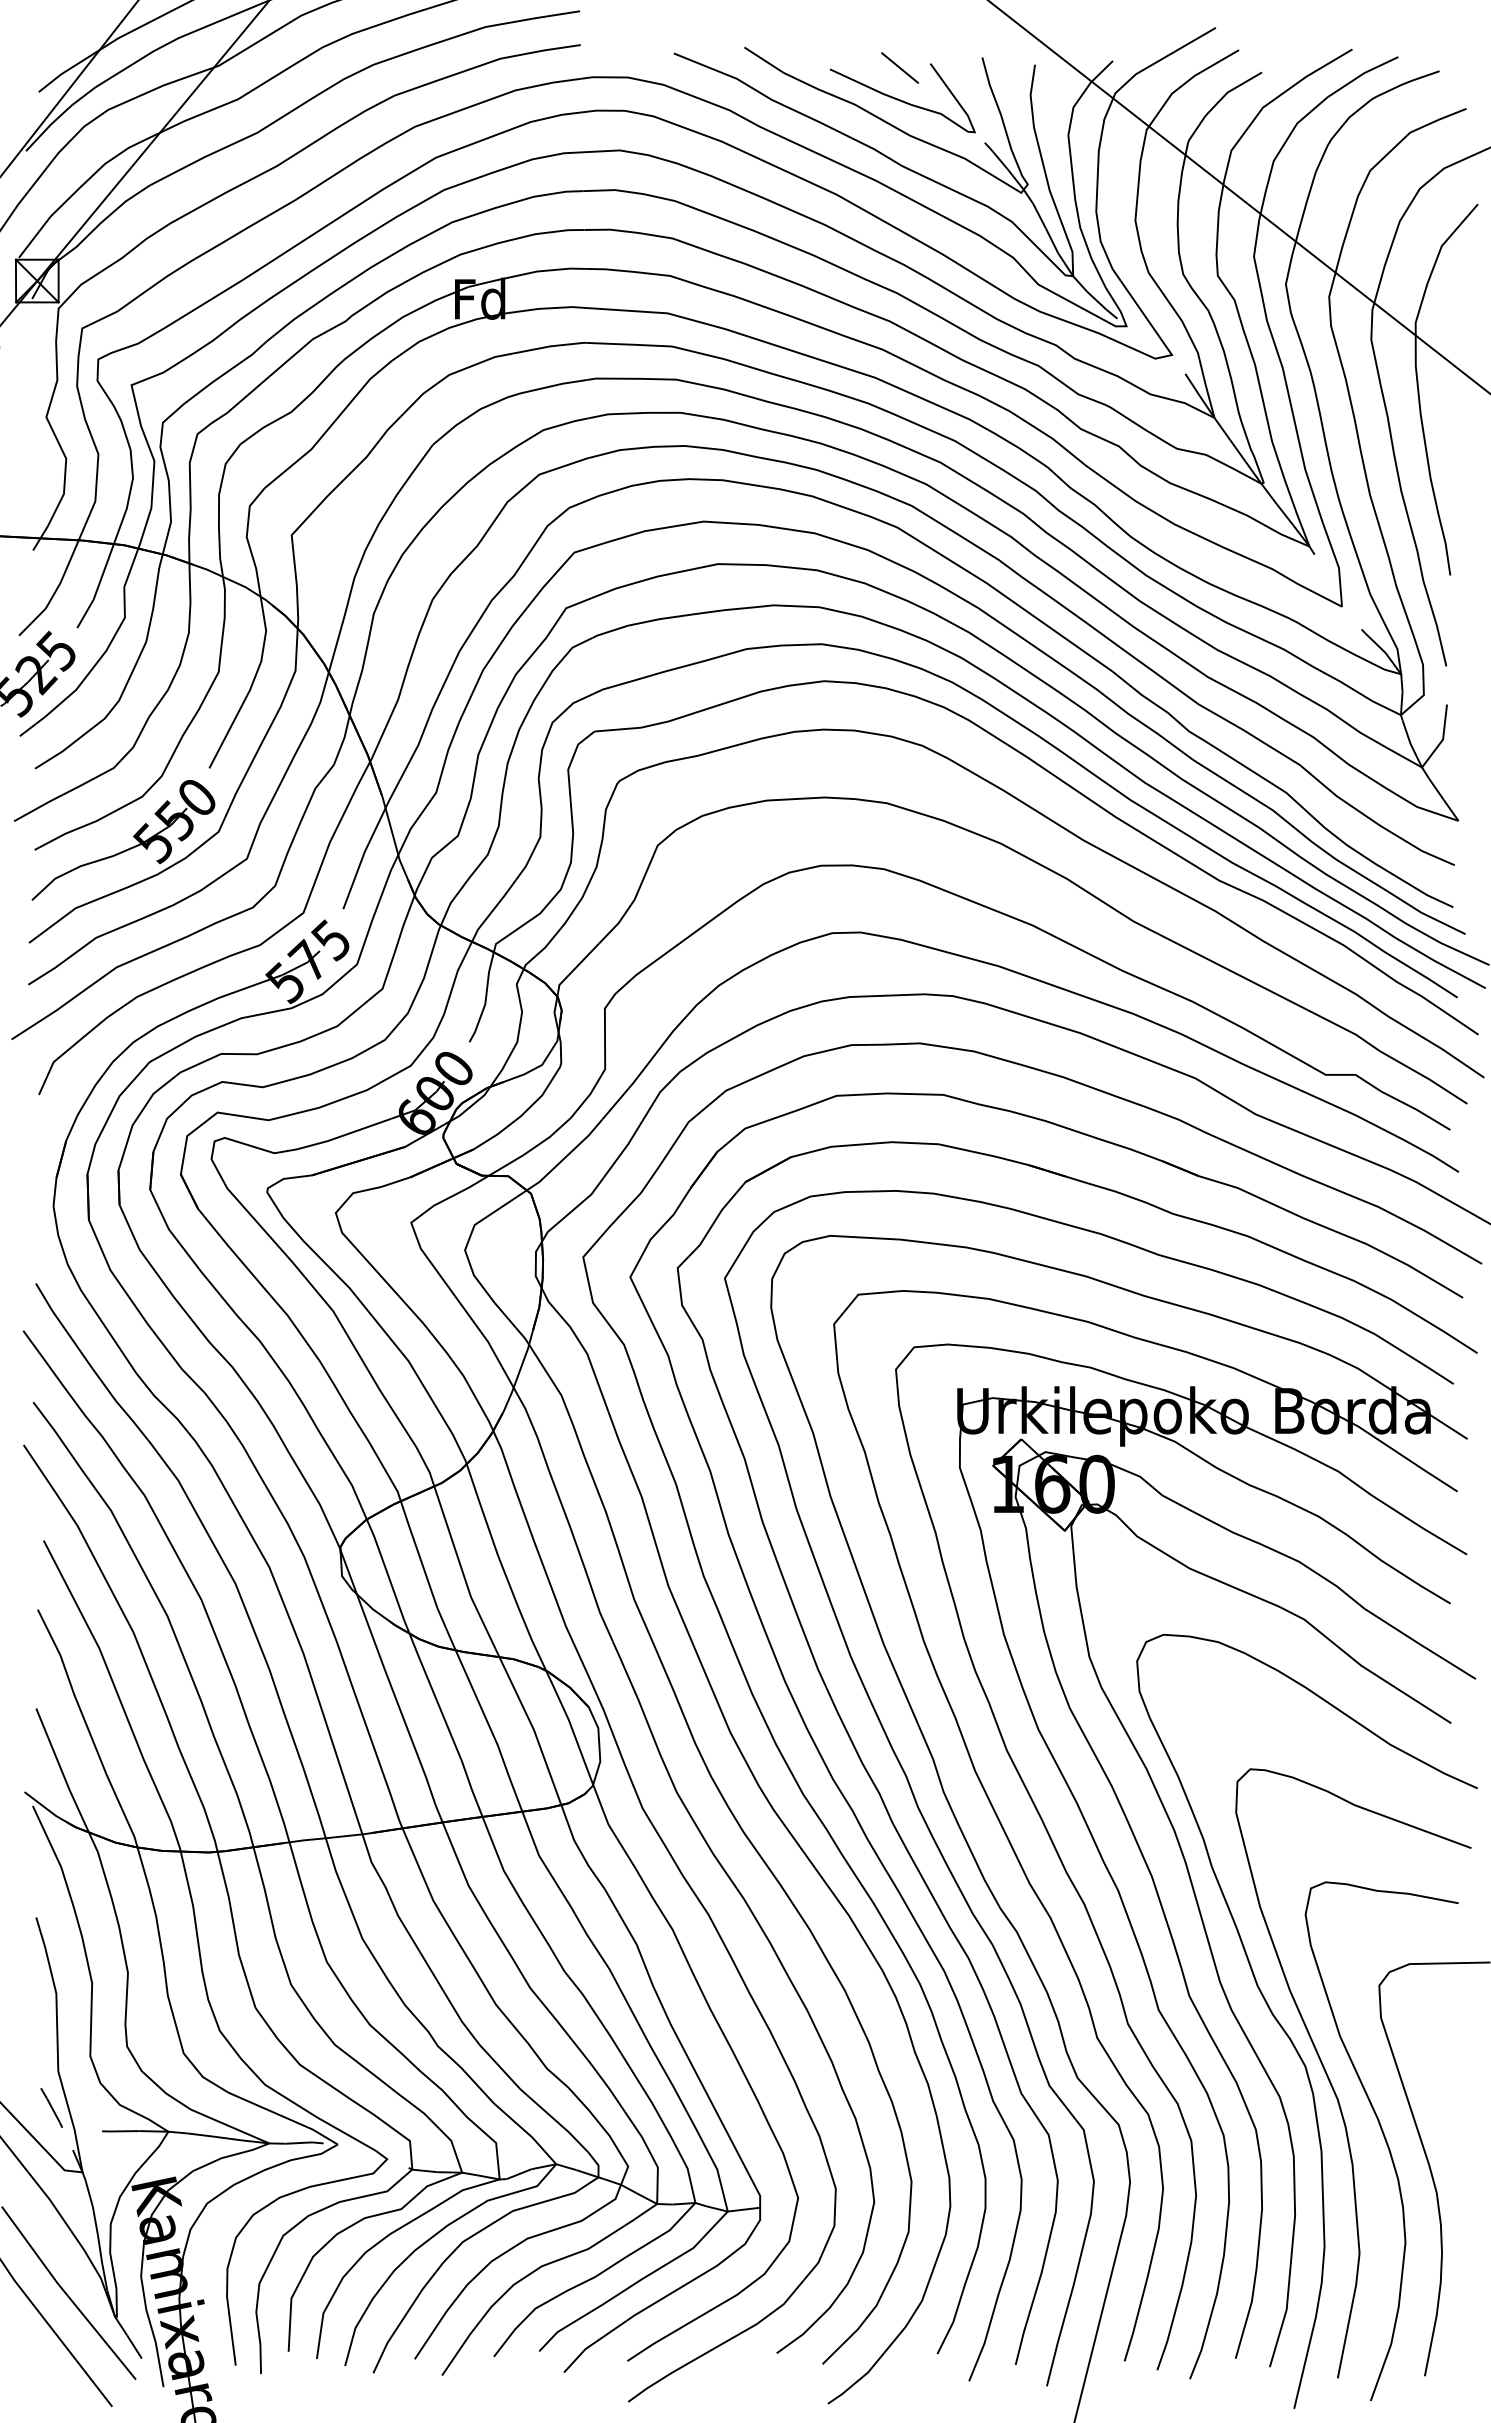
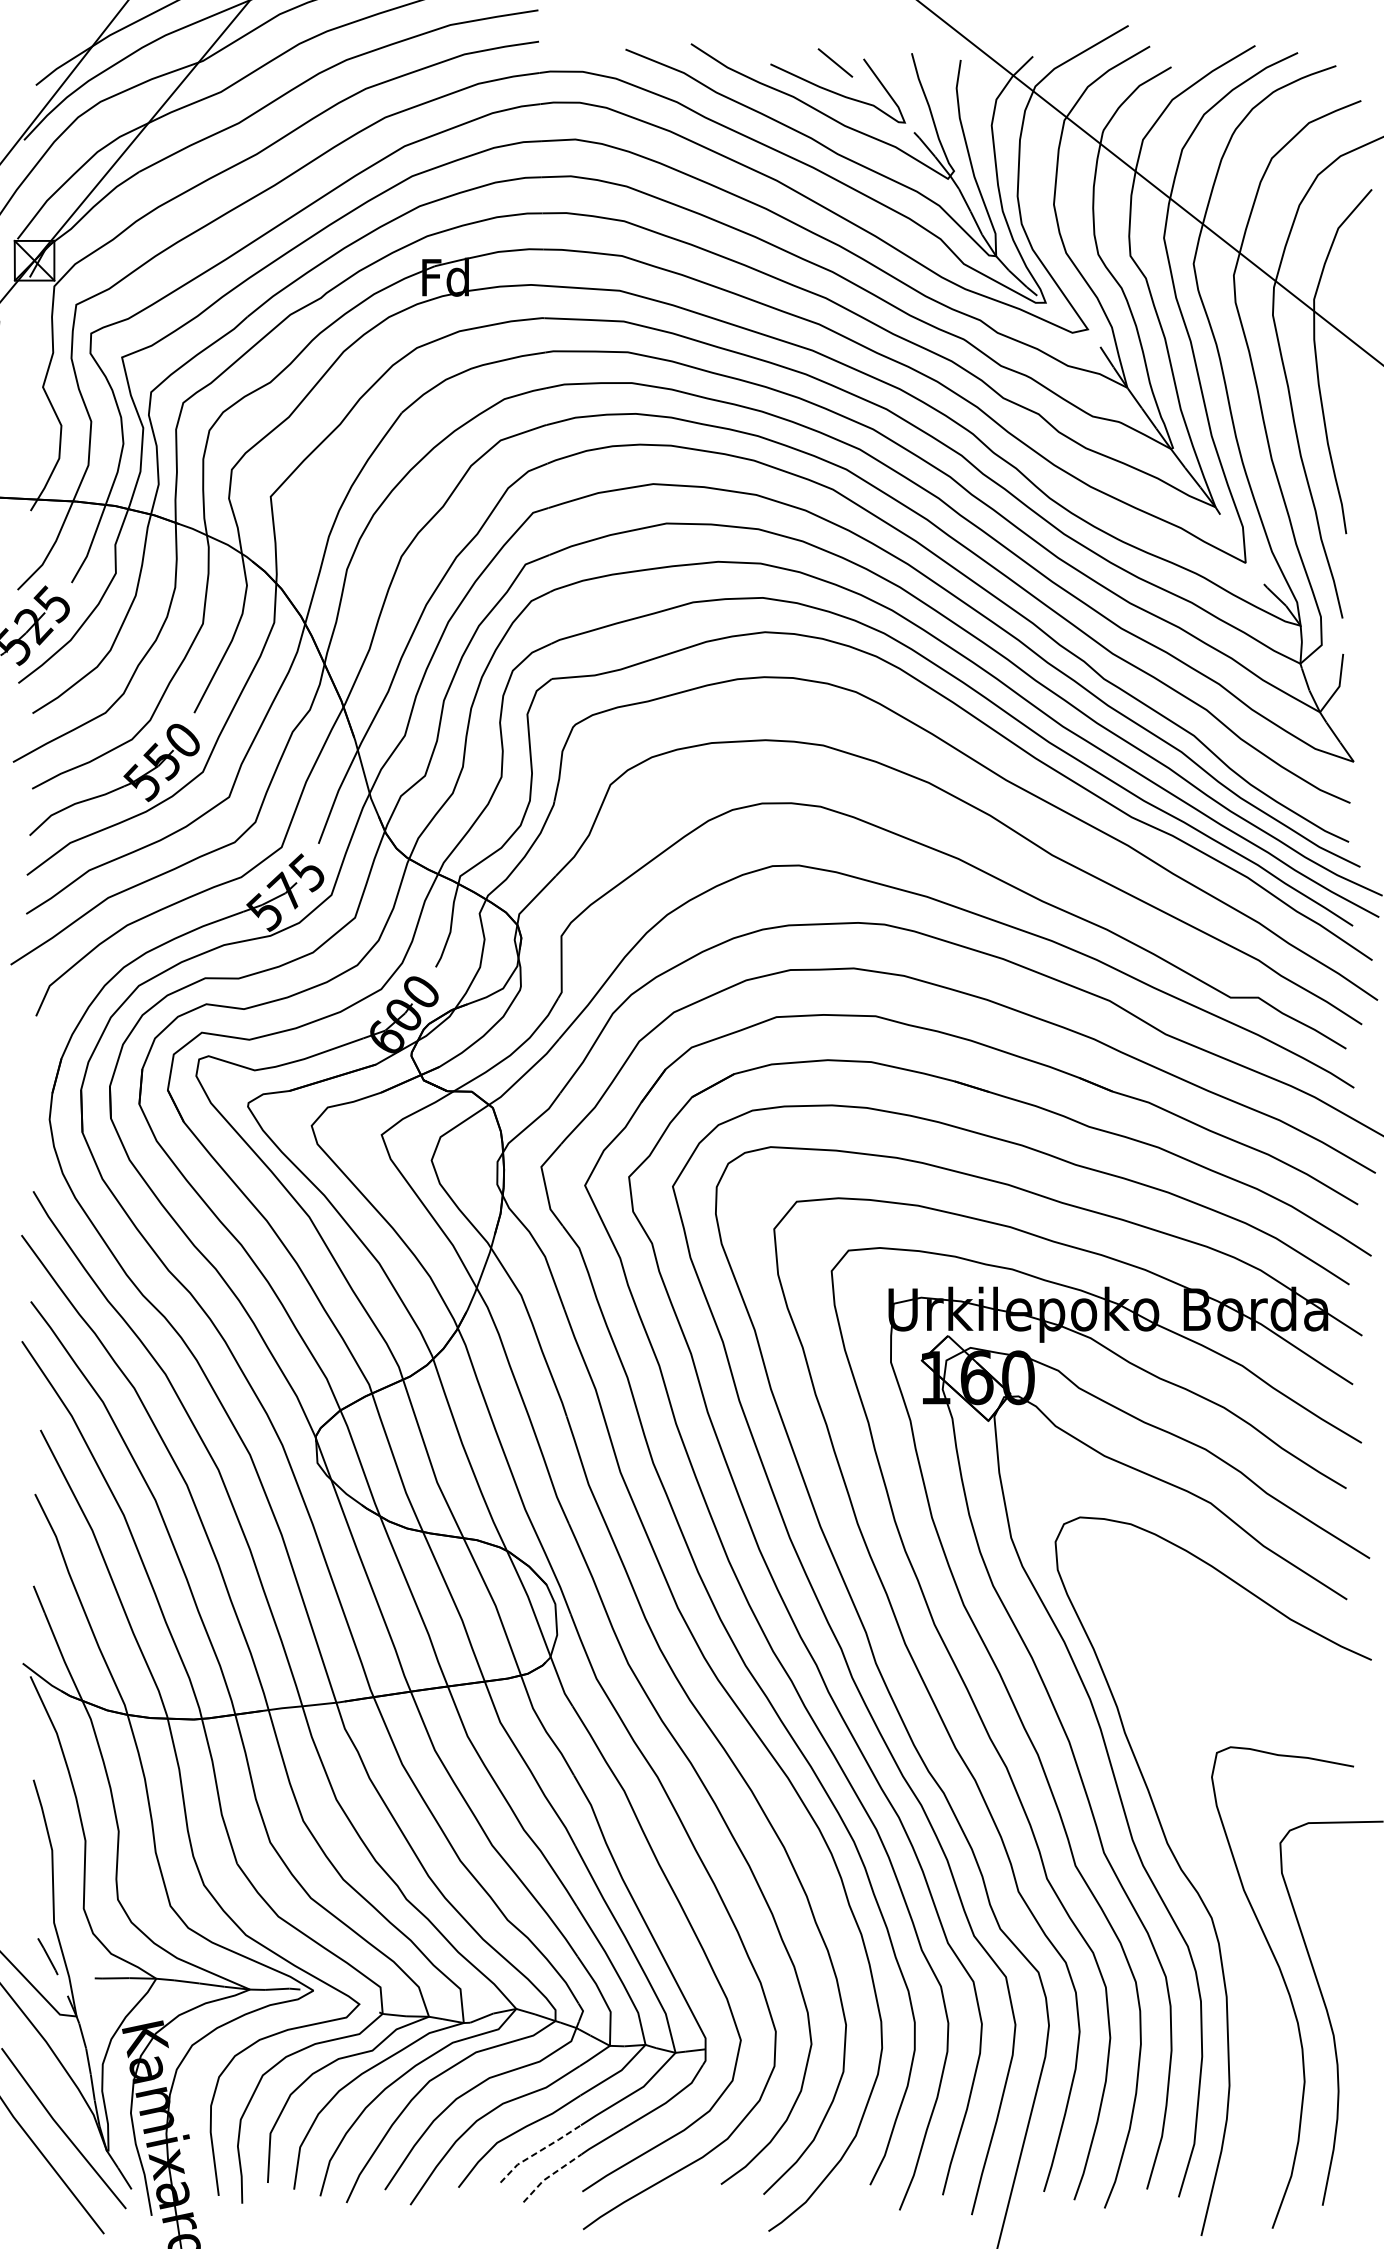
curve: (1332, 2084) -> (1236, 1934), removed
line: (581, 2317) -> (539, 2151), solid -> dashed
line: (592, 2344) -> (549, 2176), solid -> dashed

